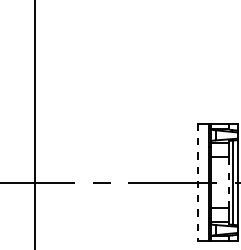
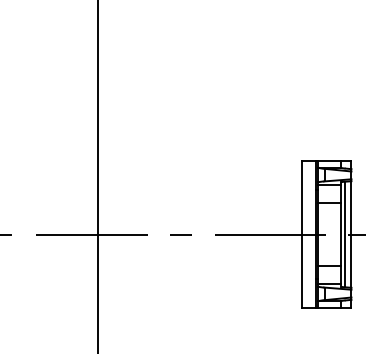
line: (198, 182) -> (302, 234), dashed -> solid
line: (228, 182) -> (340, 234), dashed -> solid

